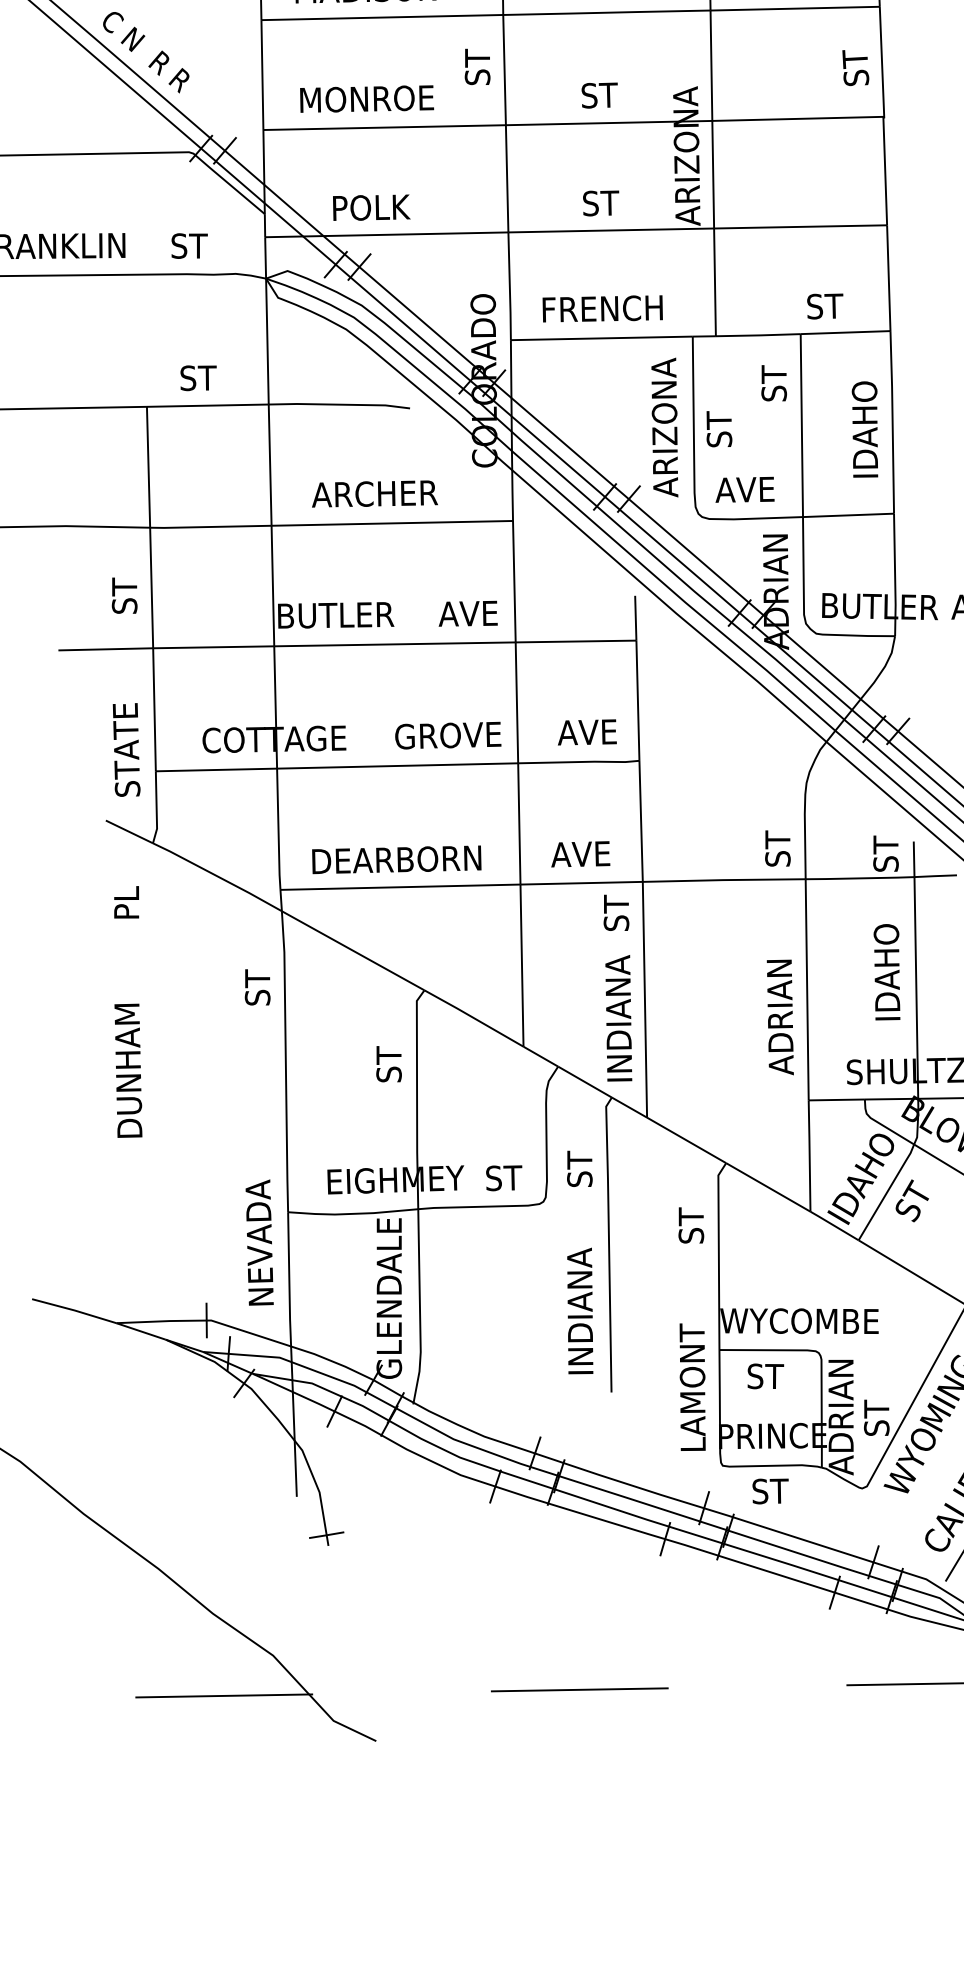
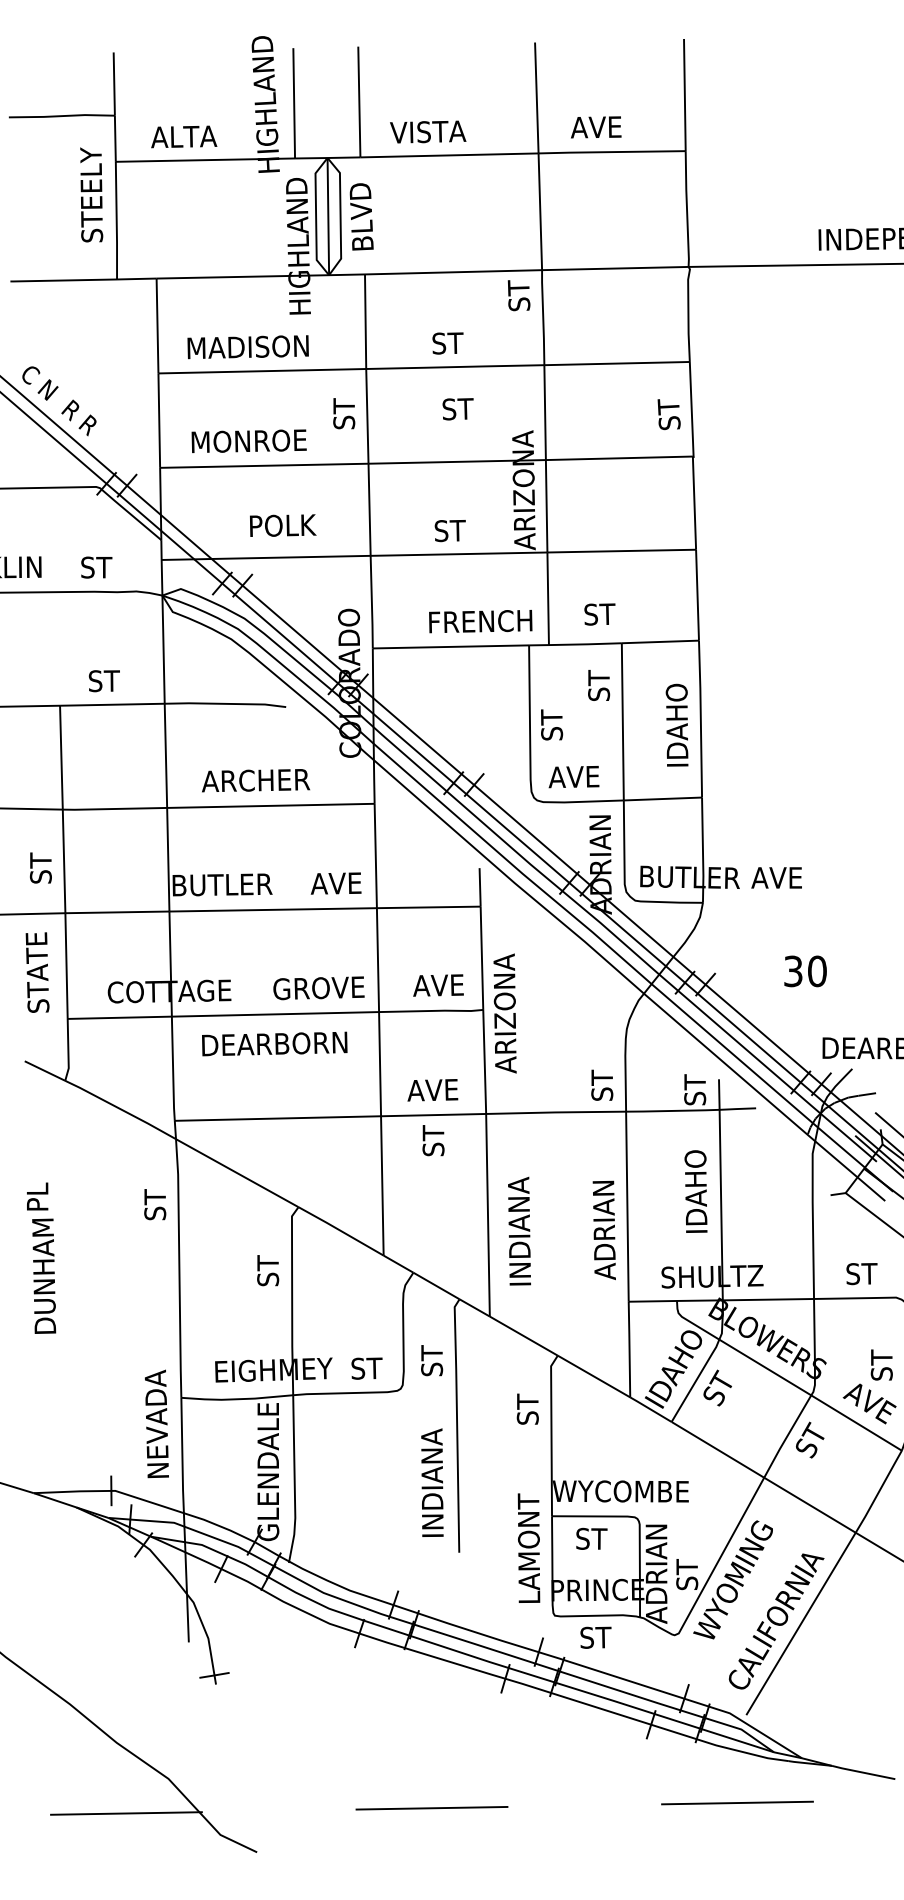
text: (598, 95) -> (457, 409), moved
text: (372, 207) -> (283, 525), moved
text: (824, 306) -> (599, 614), moved
text: (602, 308) -> (480, 621), moved
text: (664, 427) -> (504, 1013), moved
text: (126, 749) -> (37, 972), moved
text: (396, 859) -> (274, 1043), moved
text: (126, 902) -> (37, 1196), moved
text: (616, 912) -> (433, 1140), moved
text: (618, 1017) -> (519, 1230), moved

